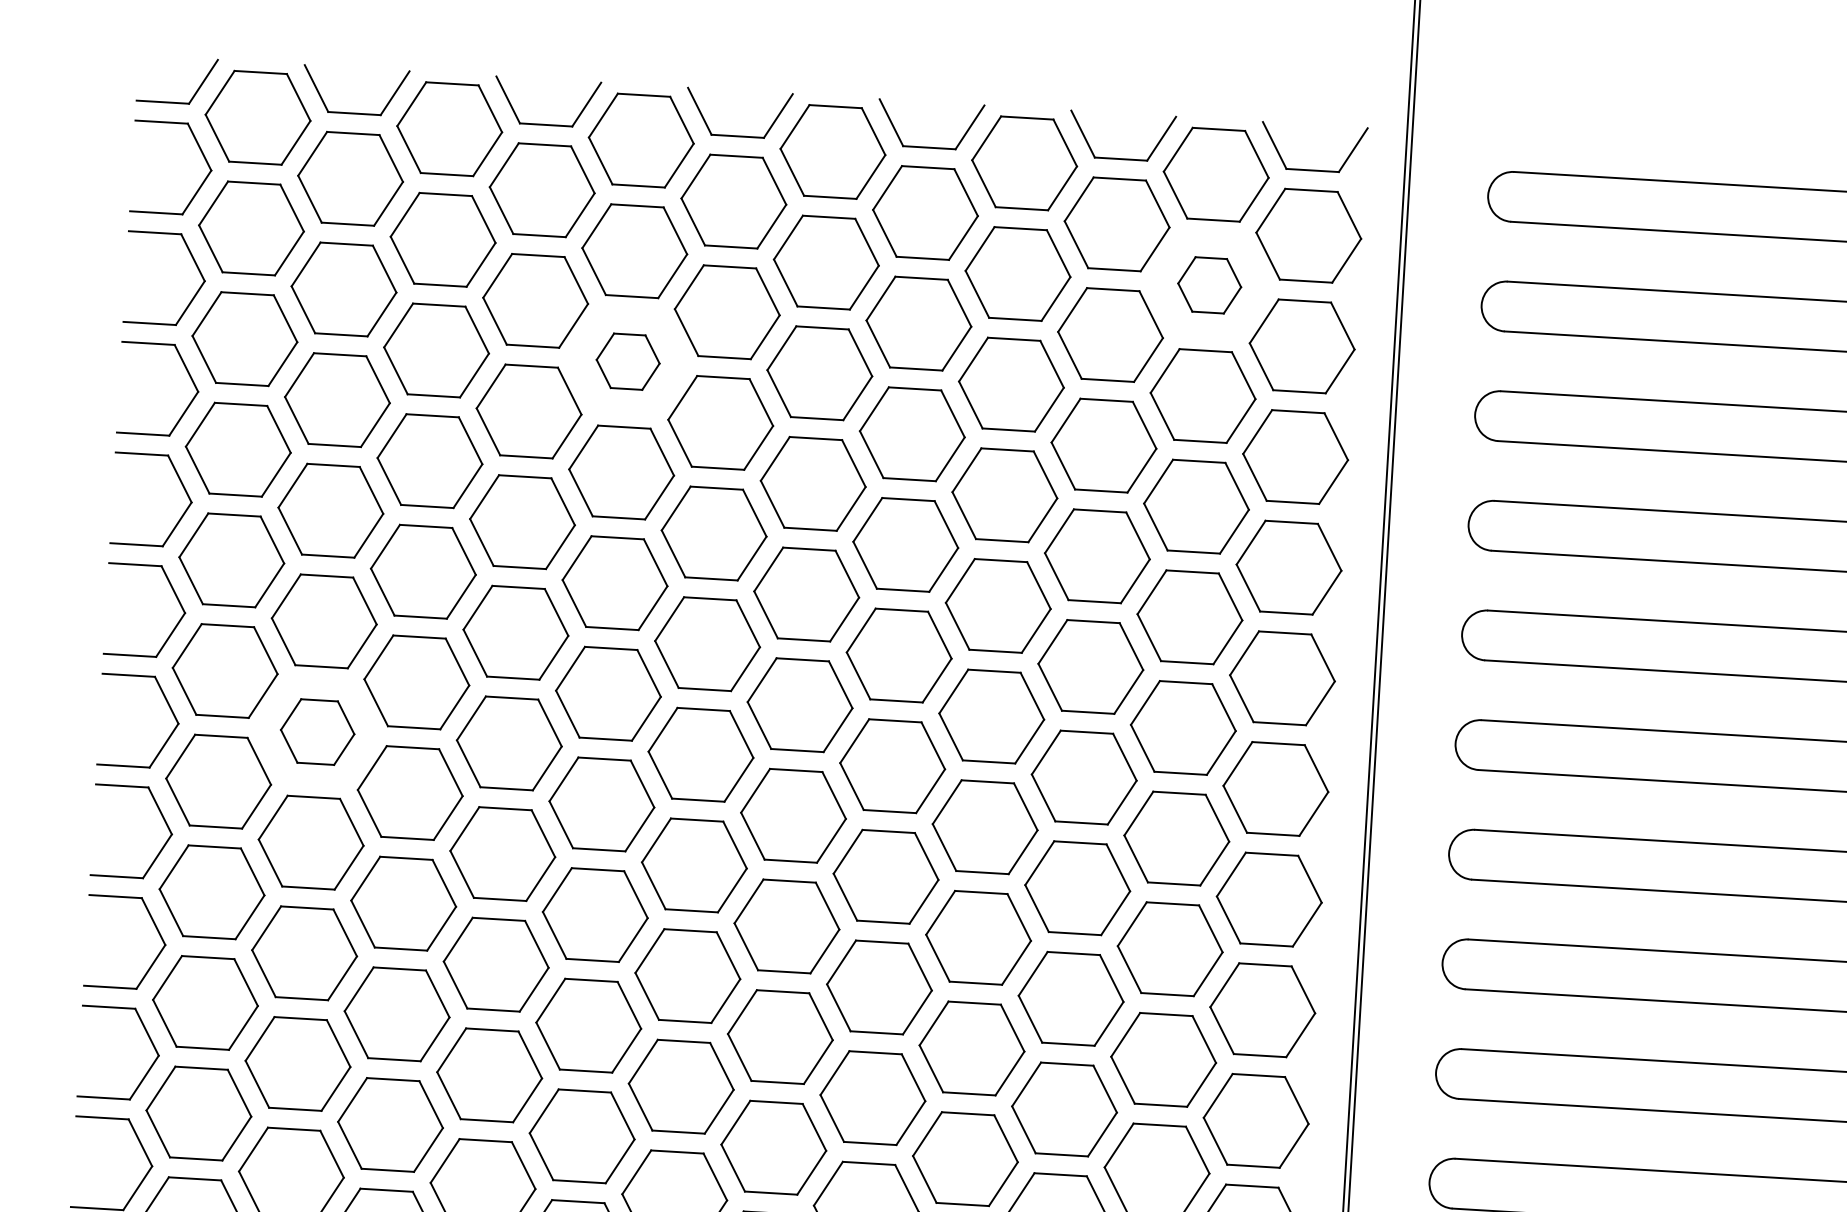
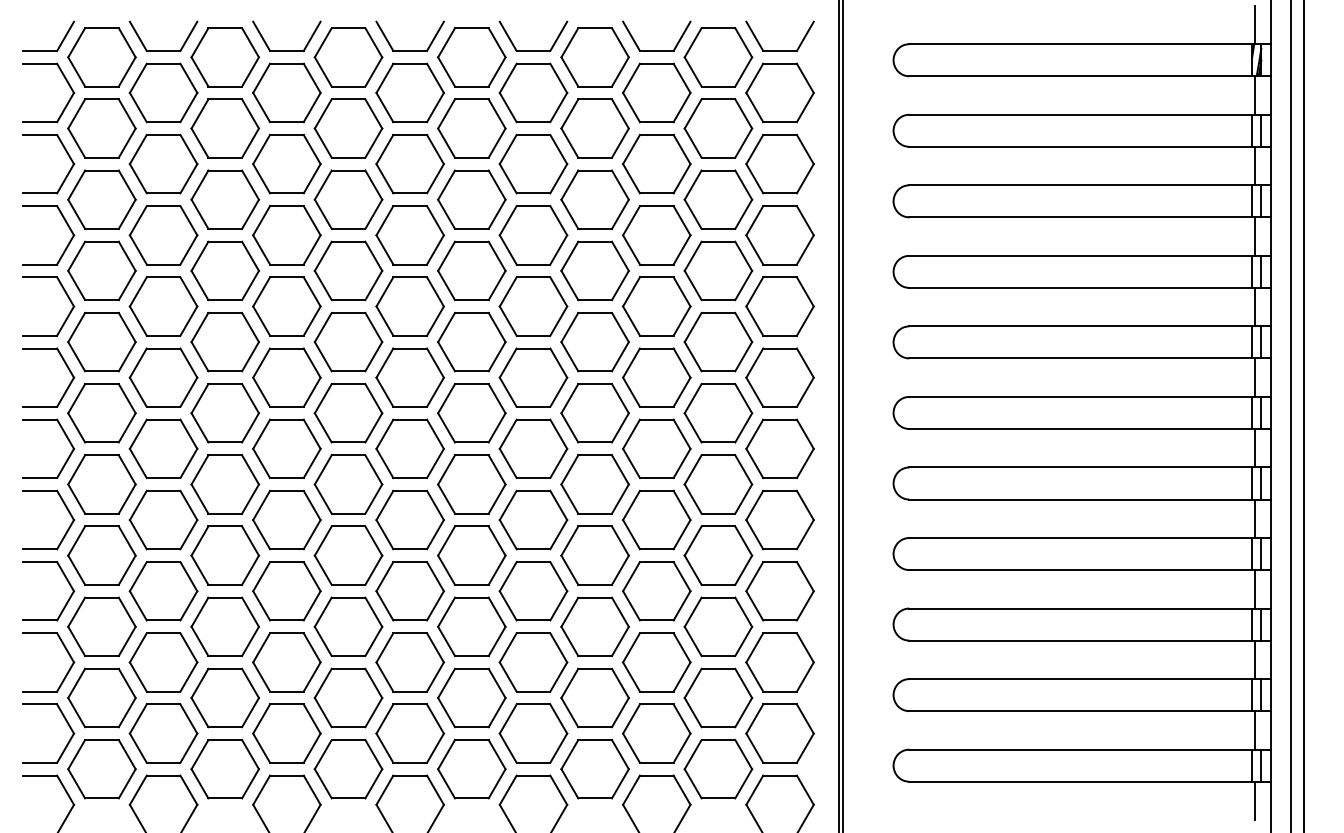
part: (1209, 285) -> (718, 128), size x1.67
part: (628, 361) -> (348, 199), size x1.67
part: (317, 731) -> (163, 448), size x1.43

